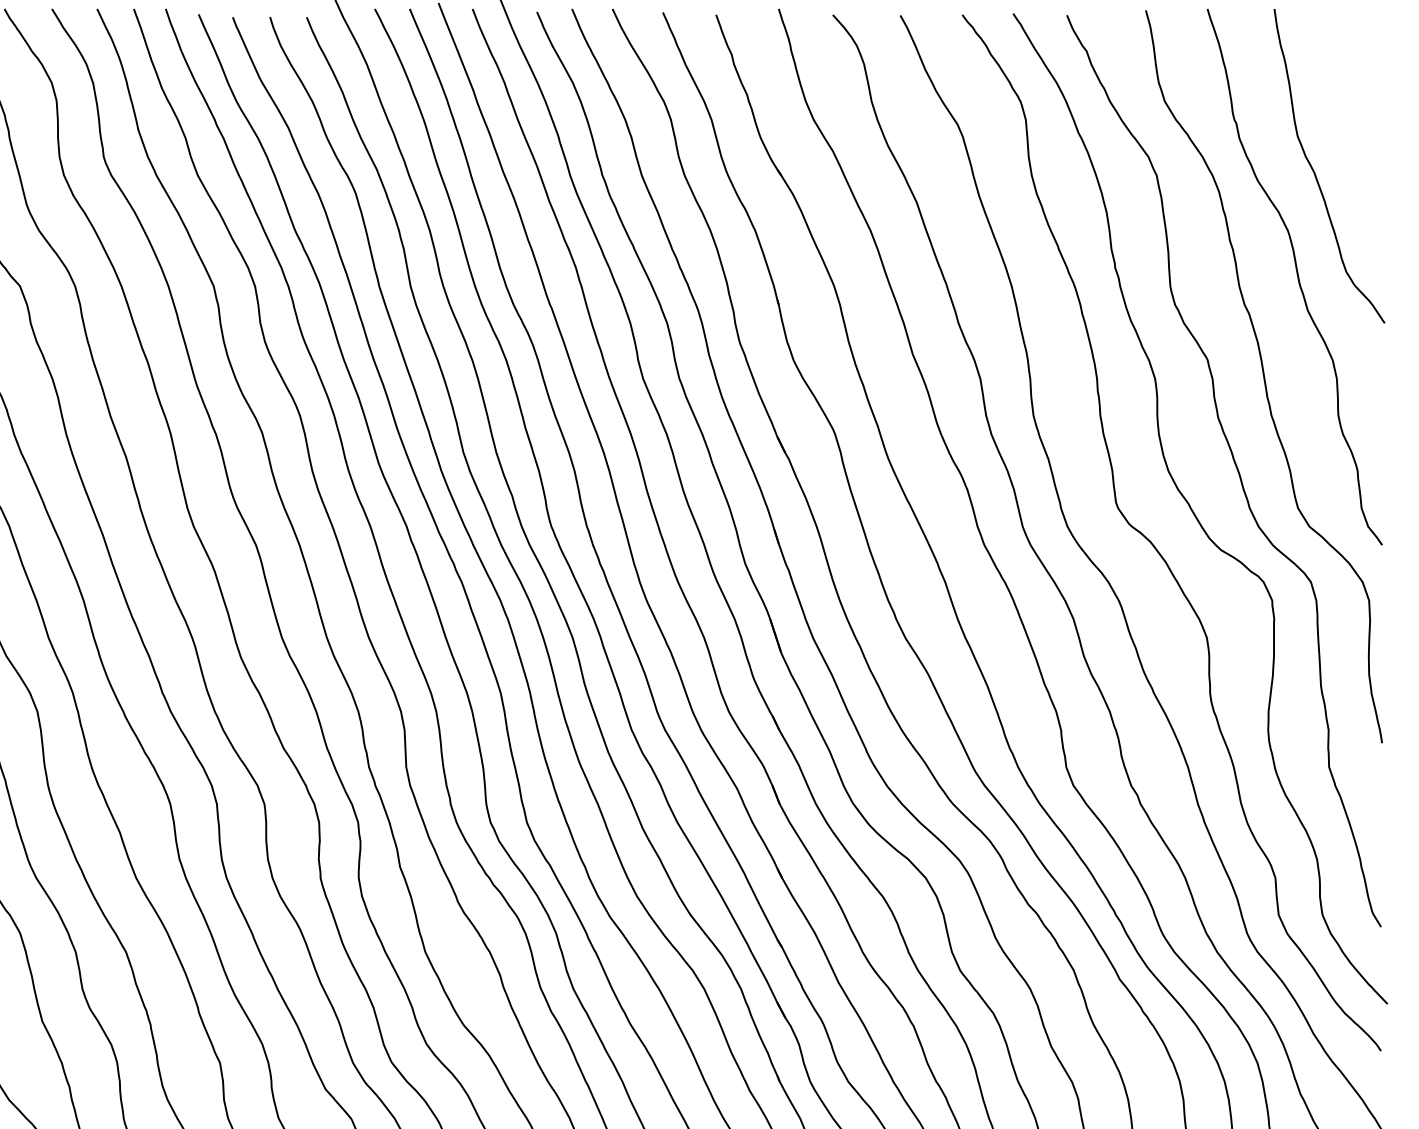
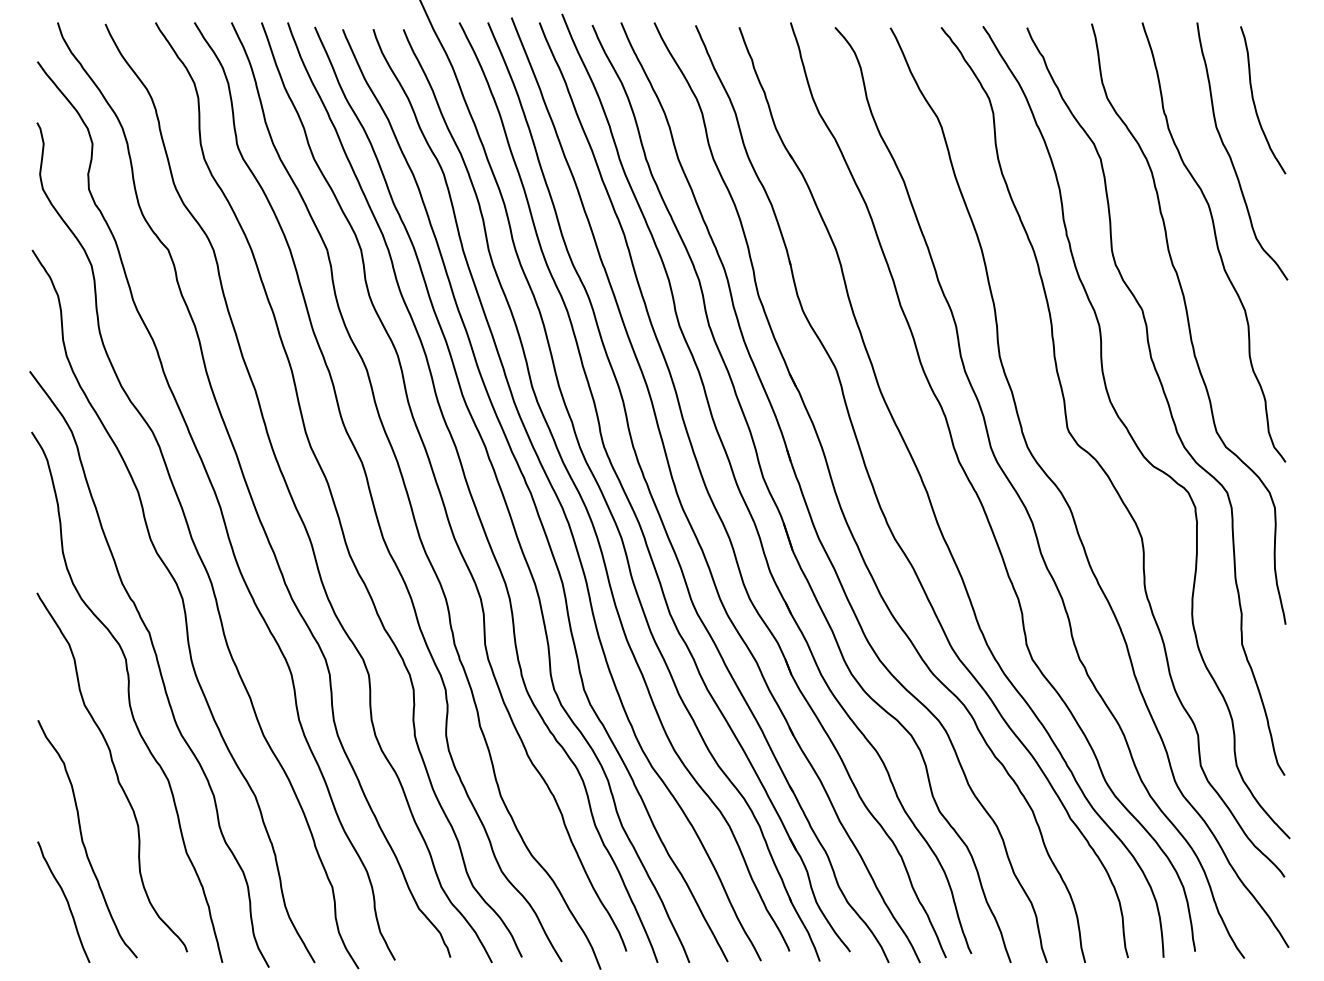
curve: (1345, 107) -> (1255, 103), added

